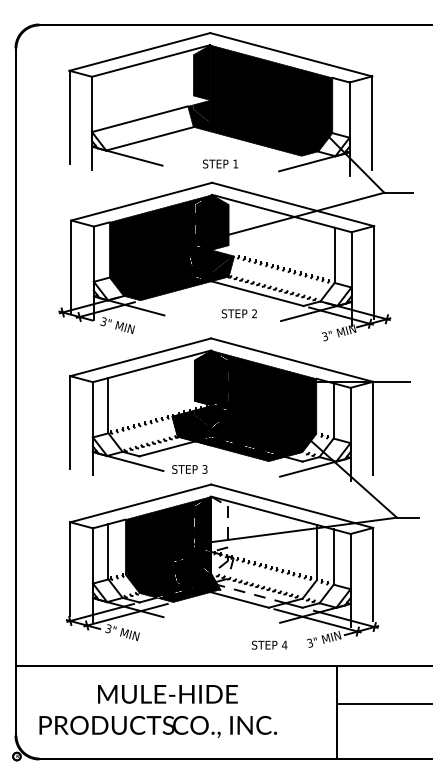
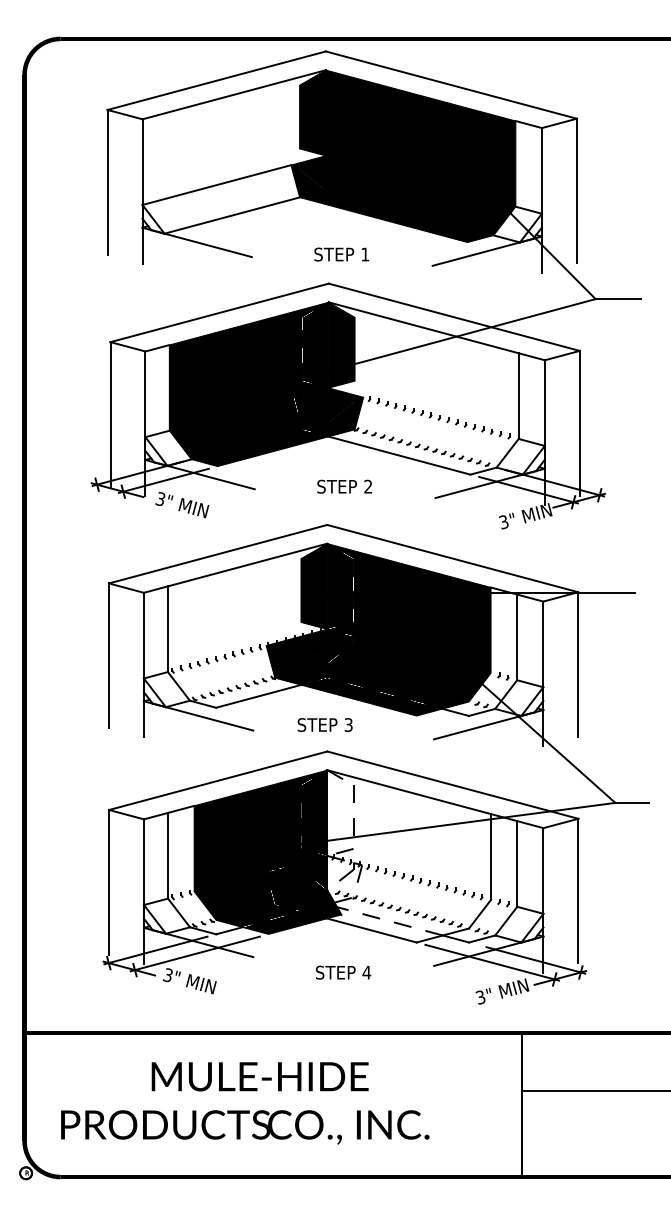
text: (238, 313) -> (343, 486), moved
text: (189, 469) -> (324, 725), moved
text: (269, 644) -> (343, 971), moved

